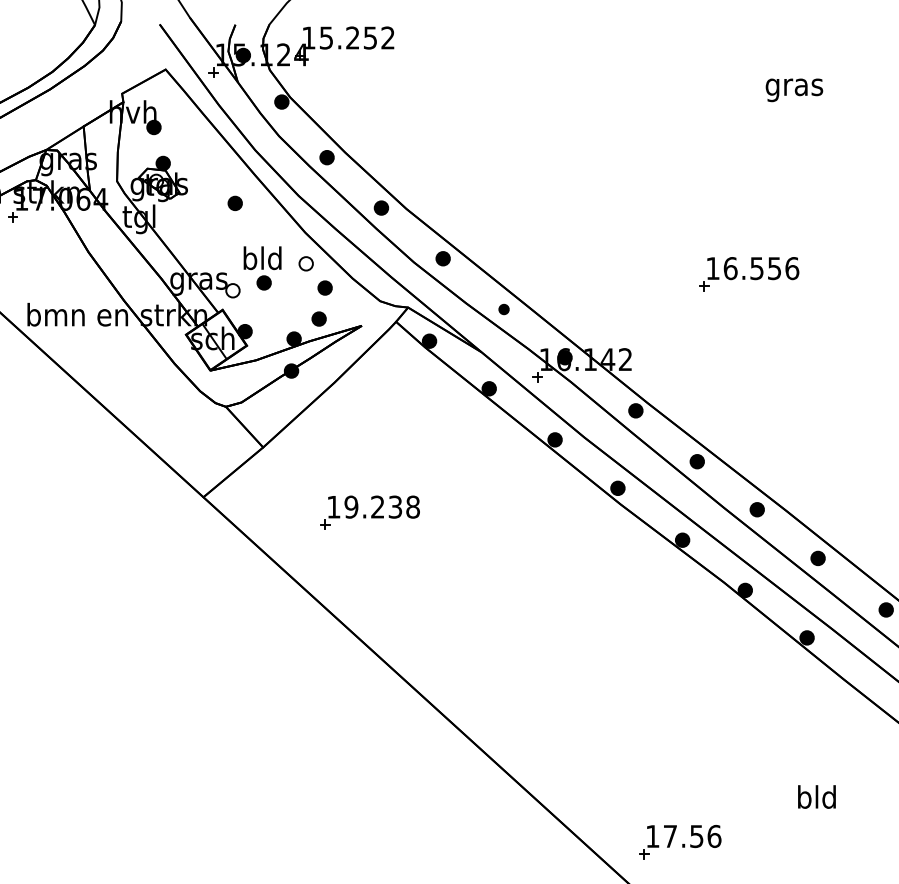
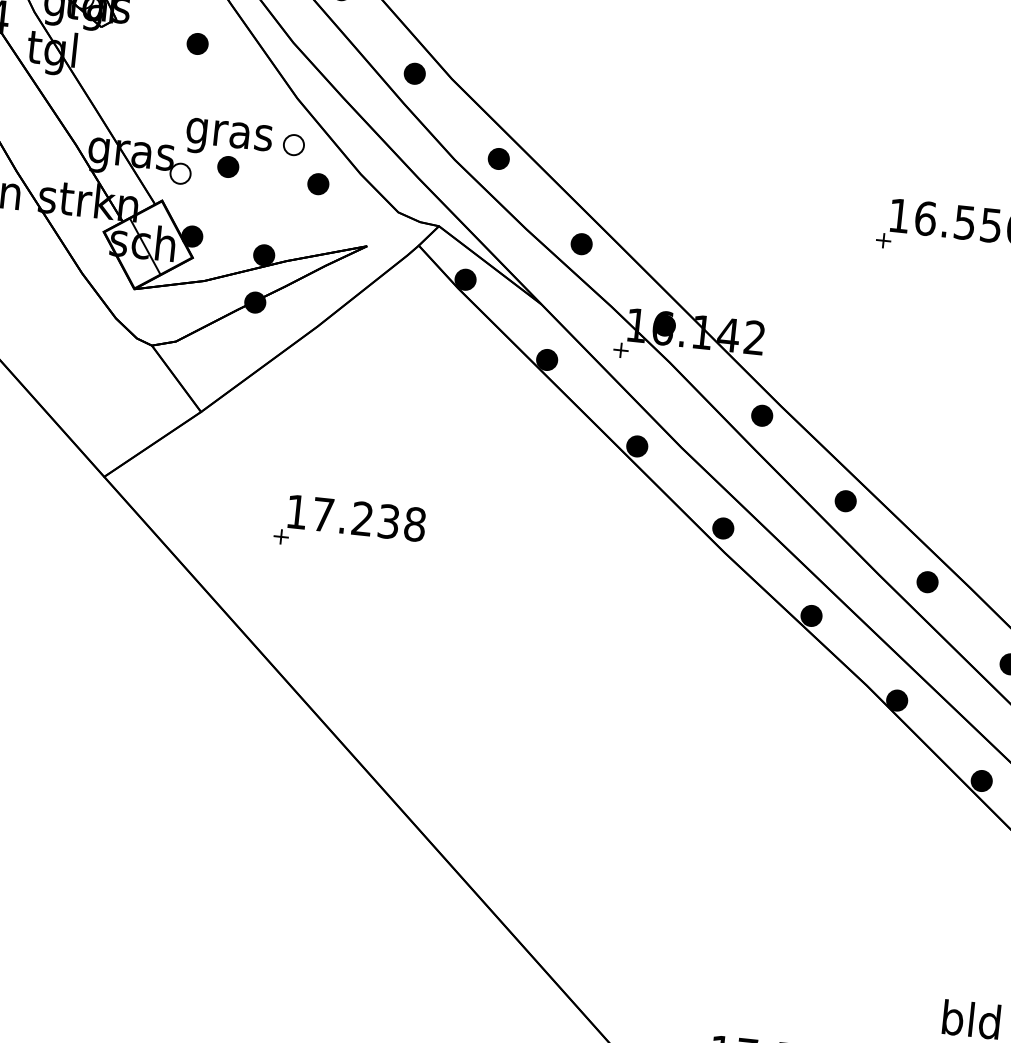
text: (262, 261) -> (229, 134), bld -> gras
part: (503, 309) -> (580, 244), size x1.43
part: (318, 318) -> (303, 228), removed
text: (351, 506) -> (323, 513), 19.238 -> 17.238

